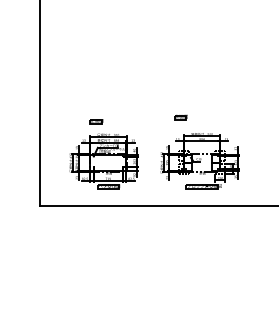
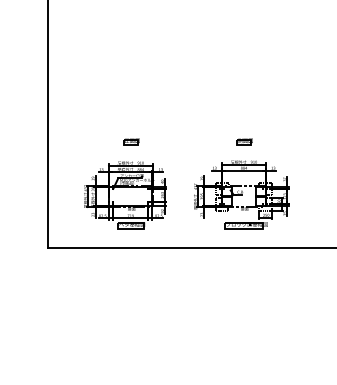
part: (180, 117) -> (244, 141), moved
part: (96, 121) -> (131, 141), moved

